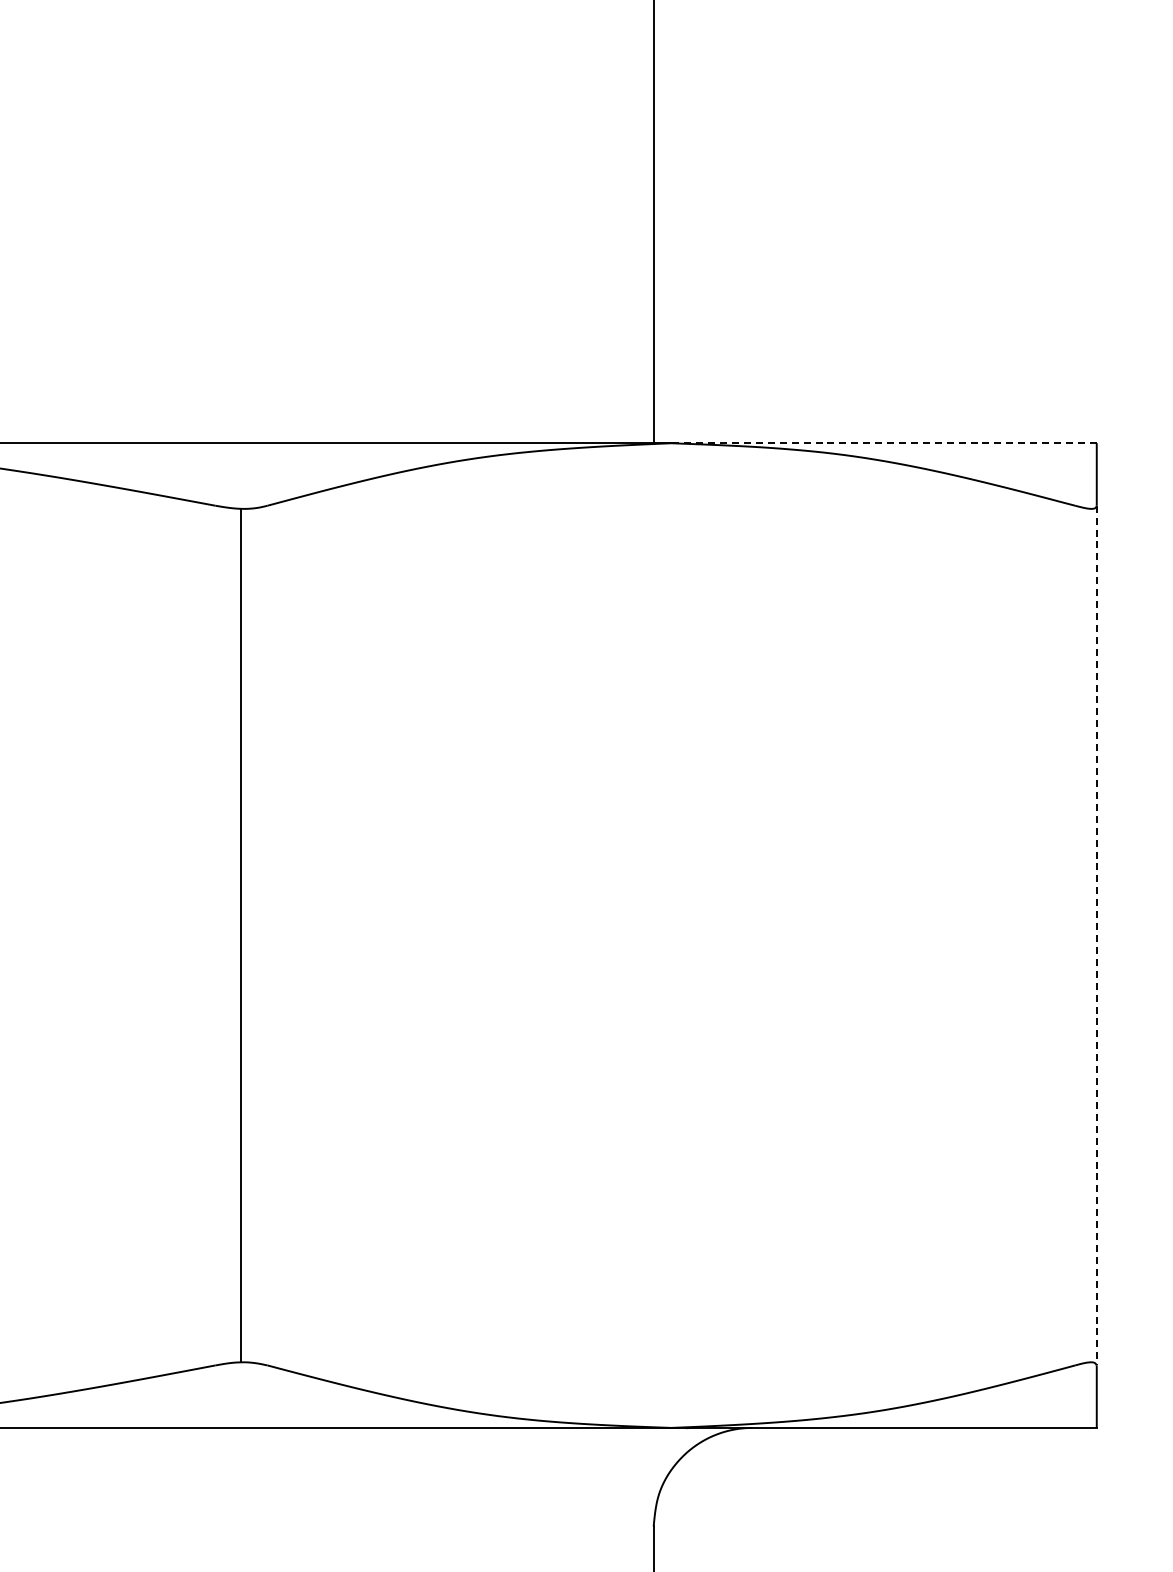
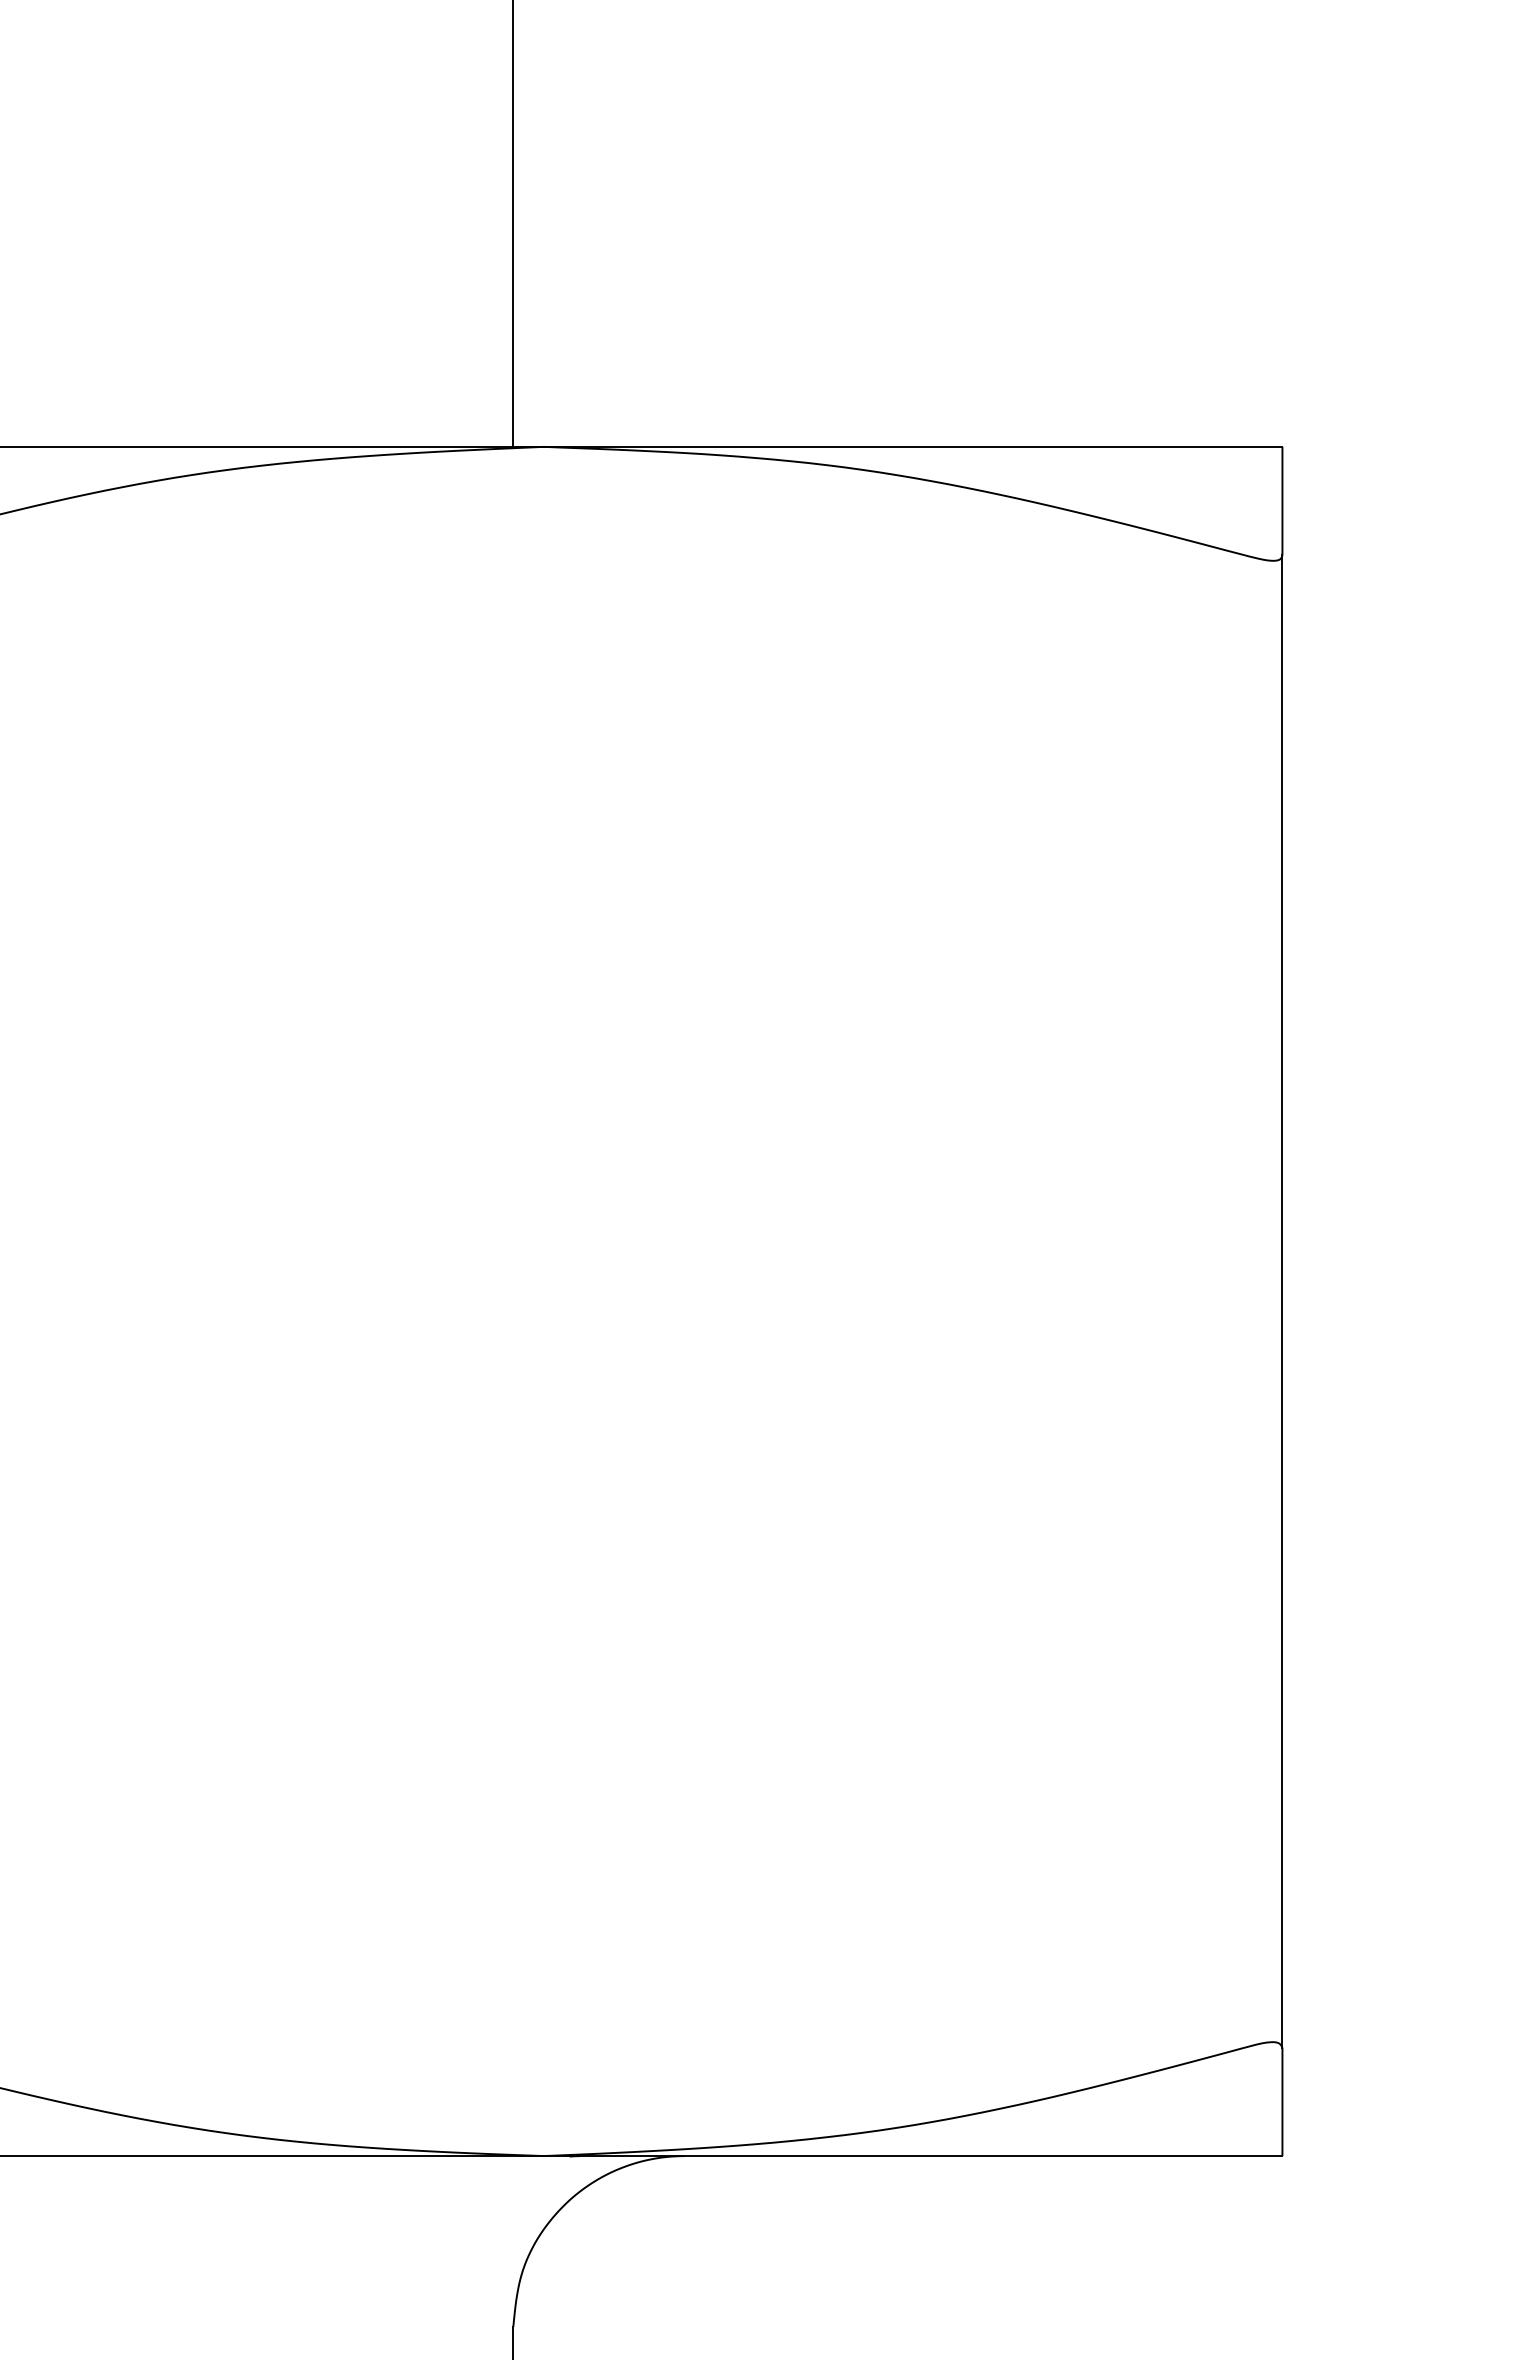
line: (884, 443) -> (913, 447), dashed -> solid
line: (1096, 935) -> (1281, 1301), dashed -> solid

